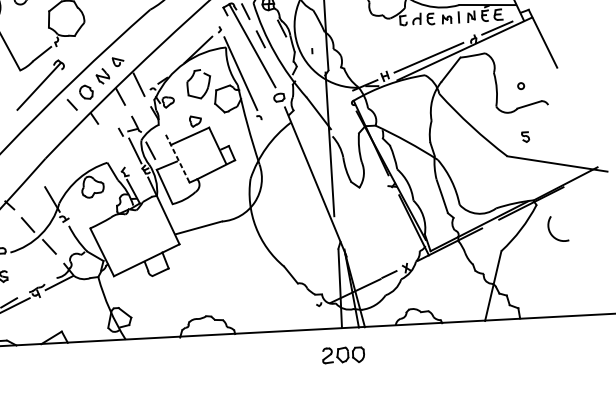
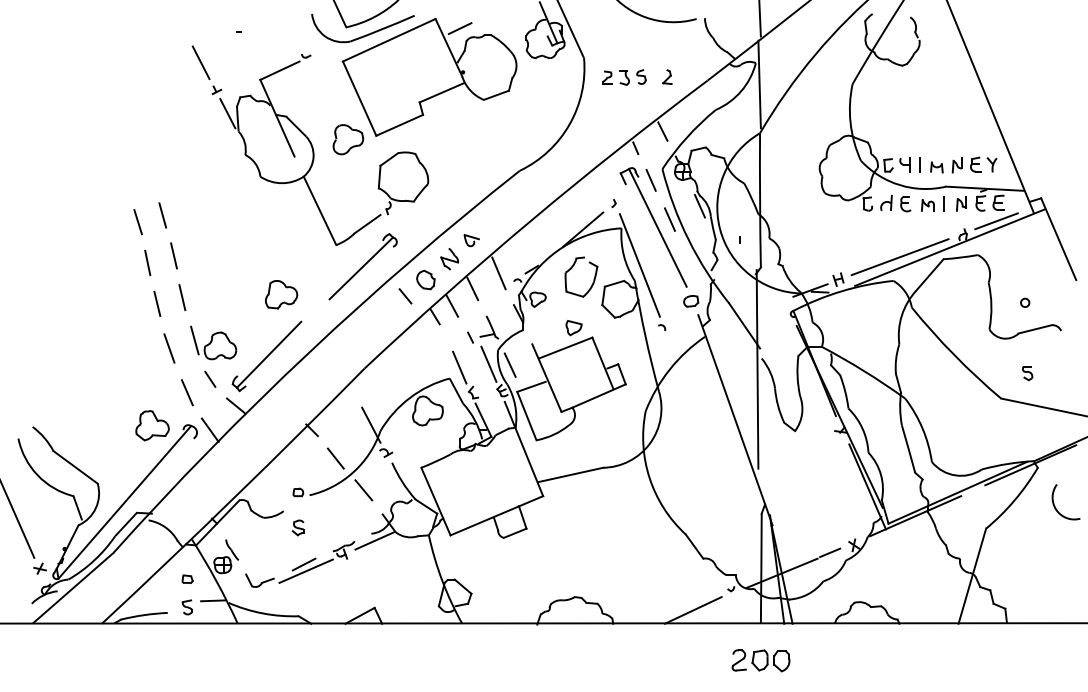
line: (106, 109) -> (452, 305), added
line: (114, 154) -> (459, 367), added
line: (177, 159) -> (546, 378), dashed -> solid
line: (291, 321) -> (692, 610), added

